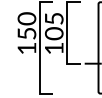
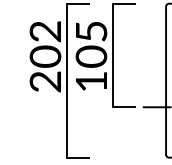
text: (26, 33) -> (44, 56), 150 -> 202

